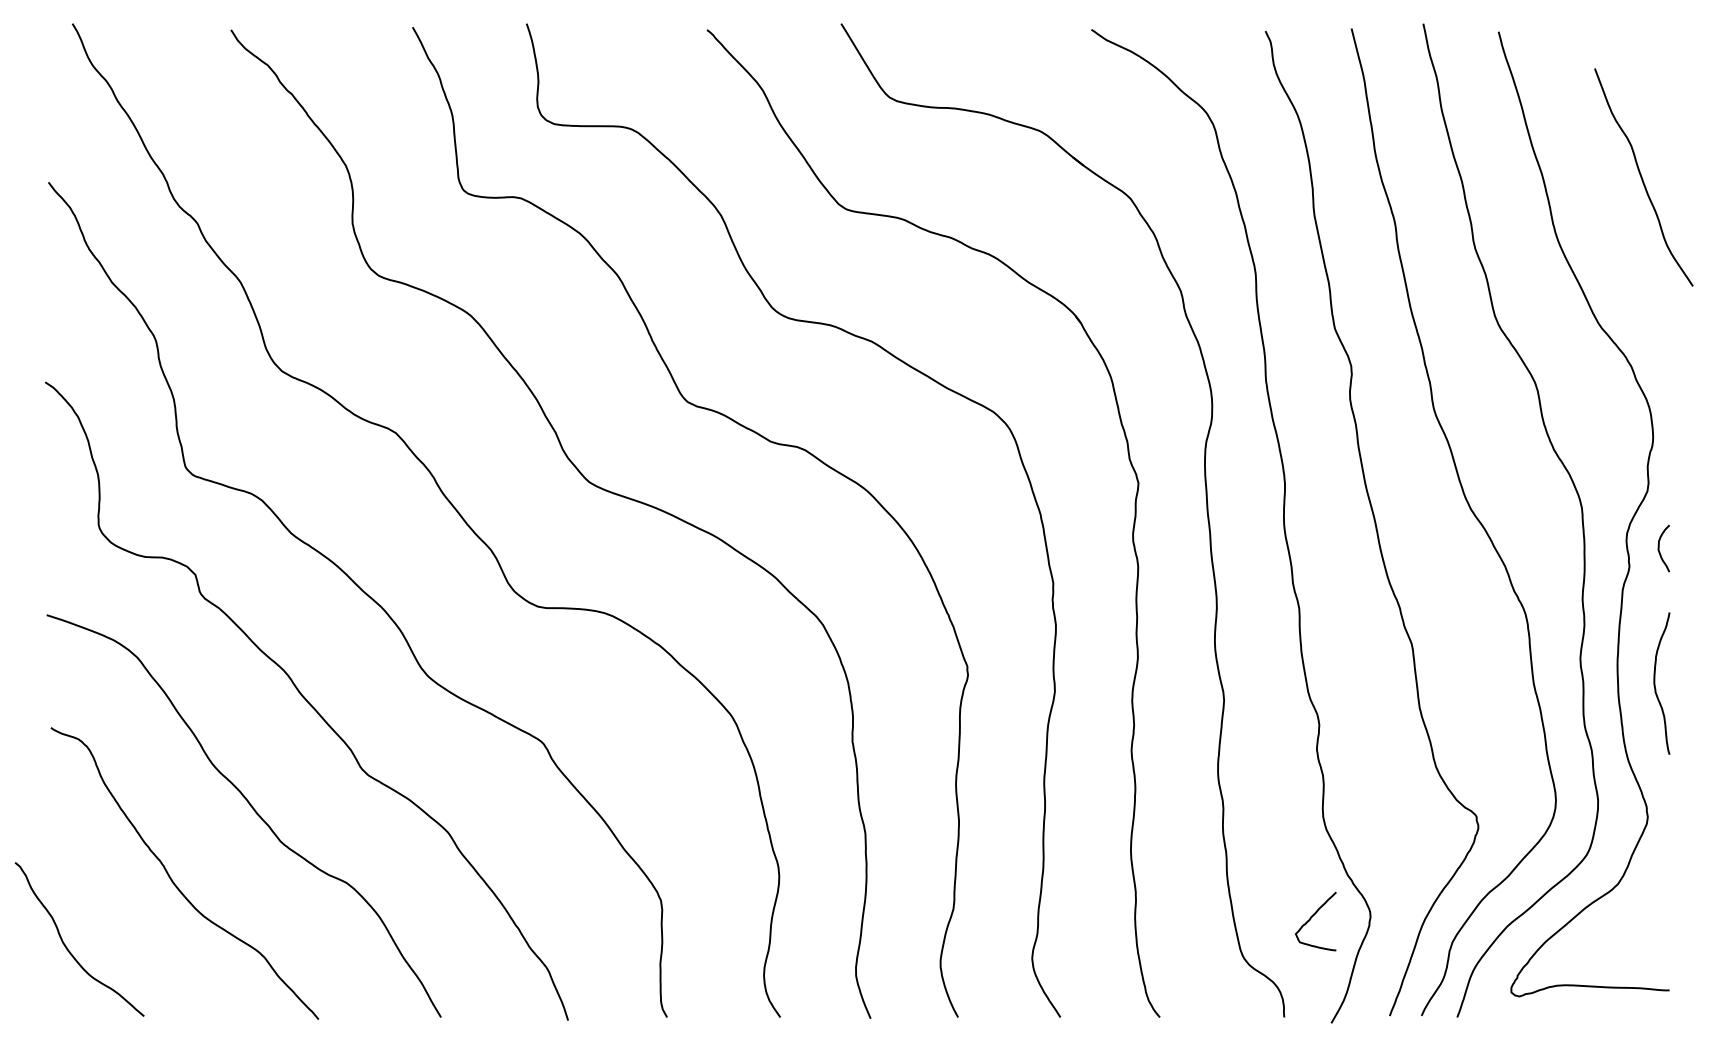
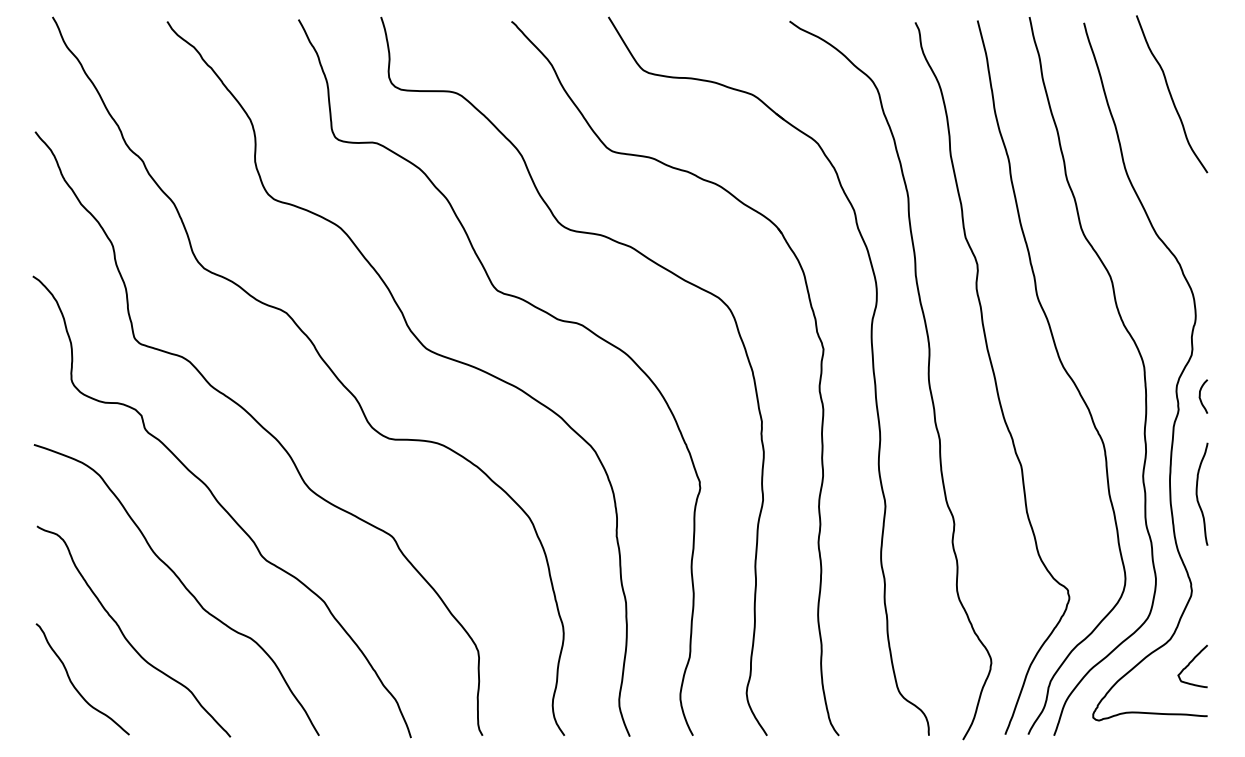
curve: (1643, 177) -> (1171, 94), moved
curve: (1311, 920) -> (1189, 665), moved
curve: (66, 945) -> (73, 683), moved

